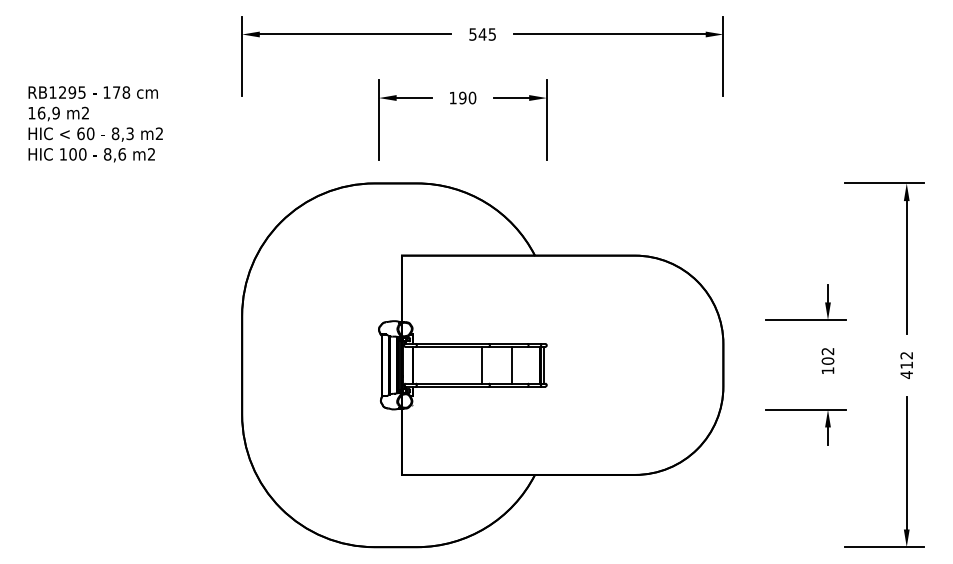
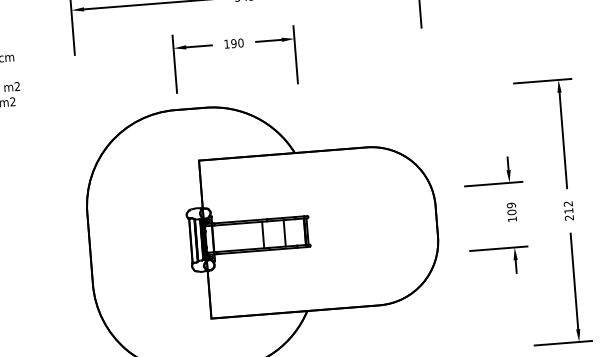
text: (827, 351) -> (511, 205), 102 -> 109
text: (906, 375) -> (569, 218), 412 -> 212

